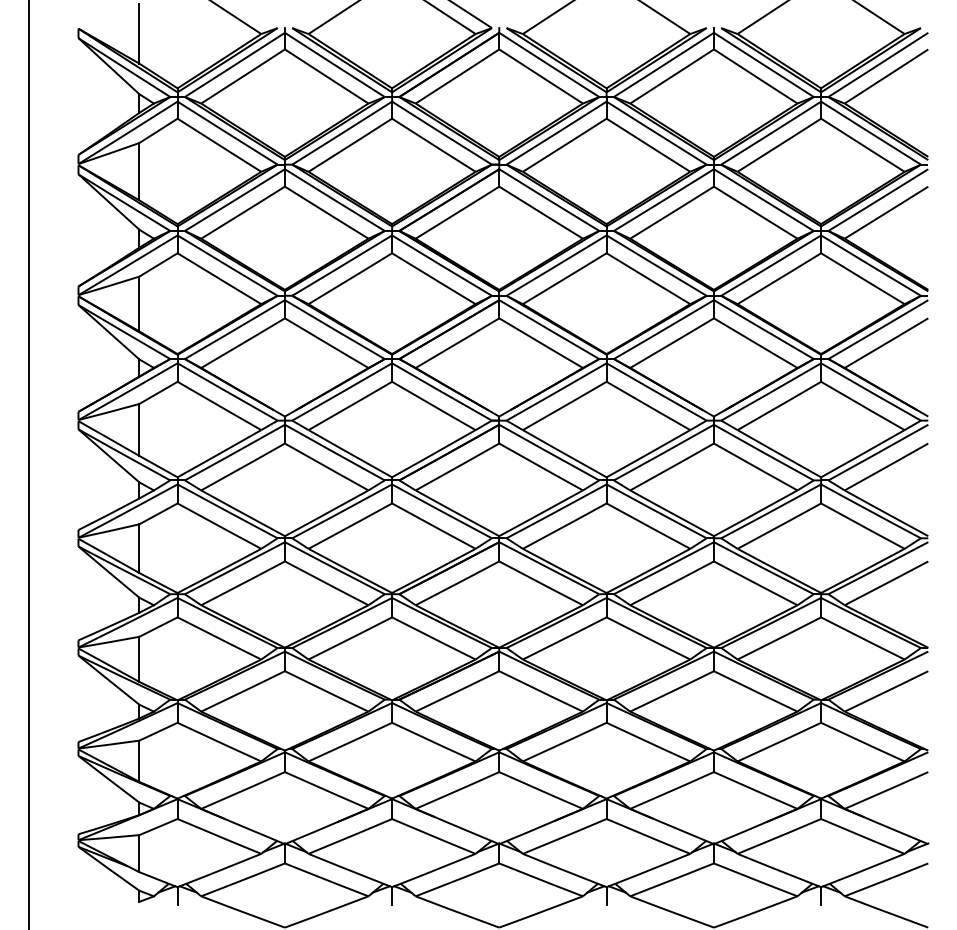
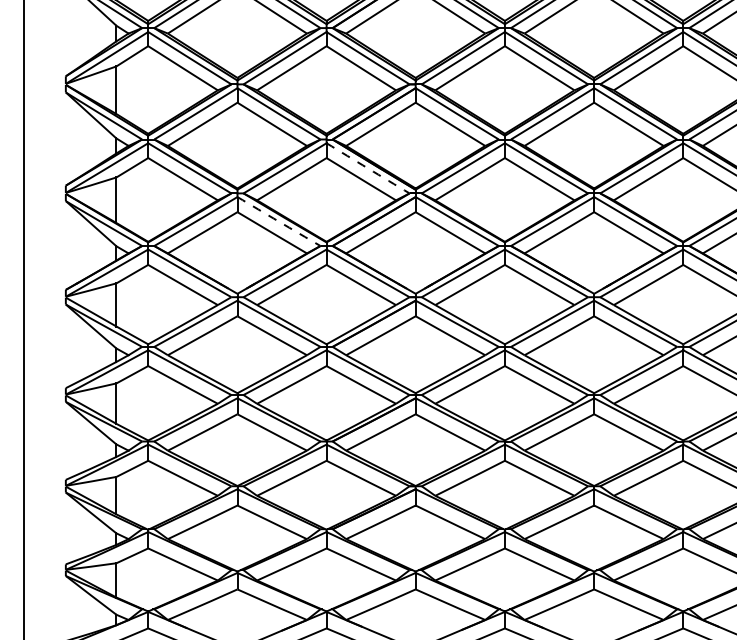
arc: (441, 265) -> (367, 168), solid -> dashed
arc: (334, 329) -> (278, 221), solid -> dashed

